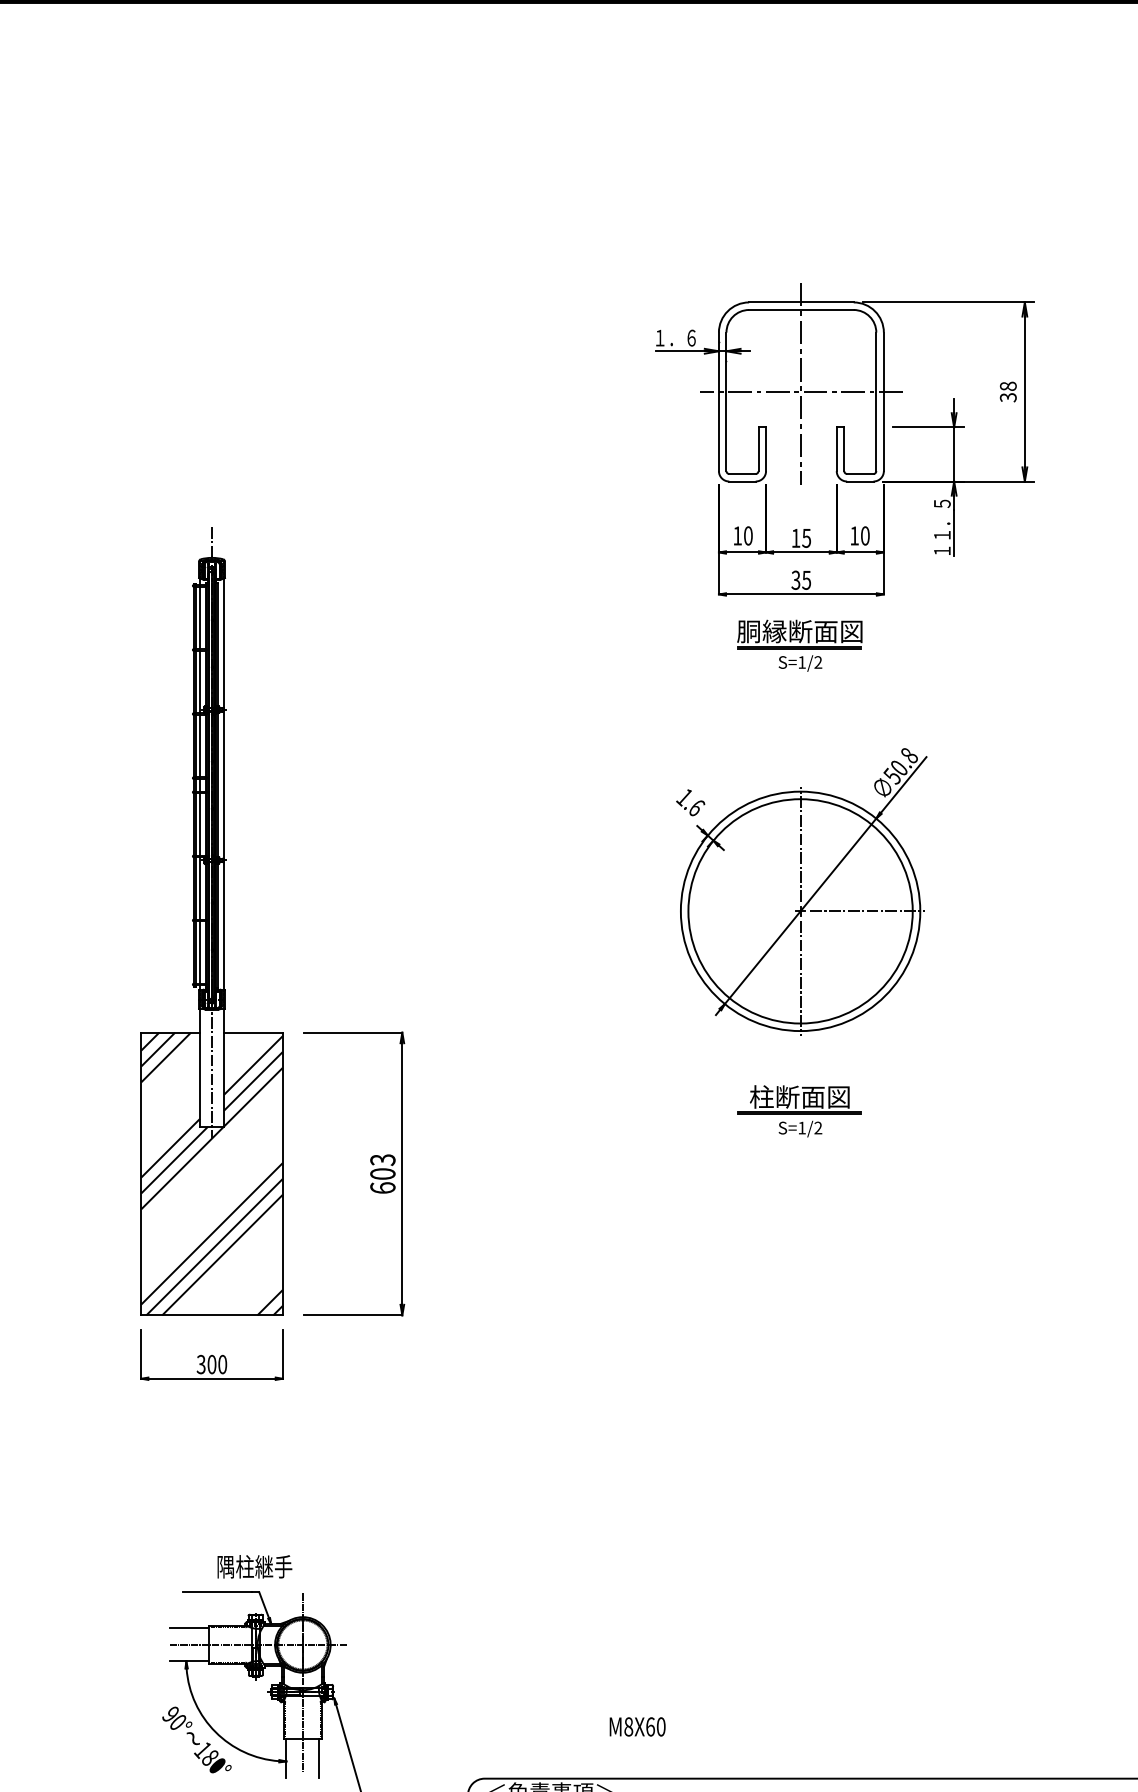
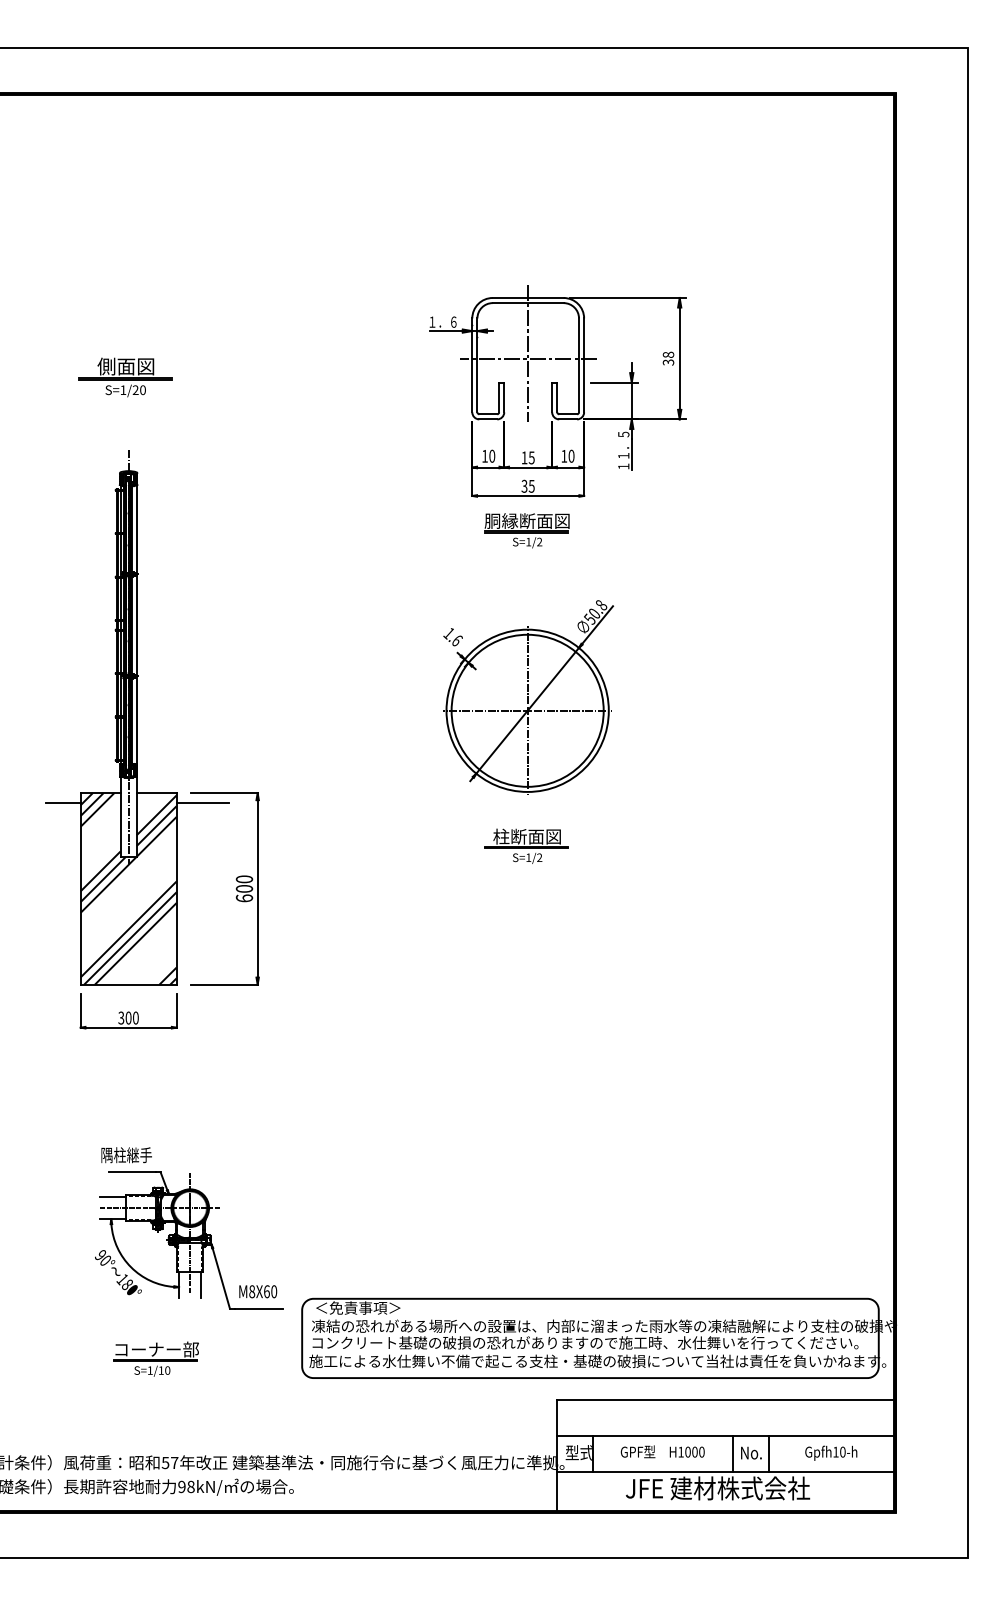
part: (207, 419) -> (125, 377), added
line: (733, 910) -> (482, 710), added
line: (114, 1046) -> (62, 802), added
line: (320, 1046) -> (202, 802), added
text: (382, 1160) -> (244, 879), 603 -> 600
text: (254, 1567) -> (126, 1155), moved
text: (638, 1726) -> (258, 1291), moved

